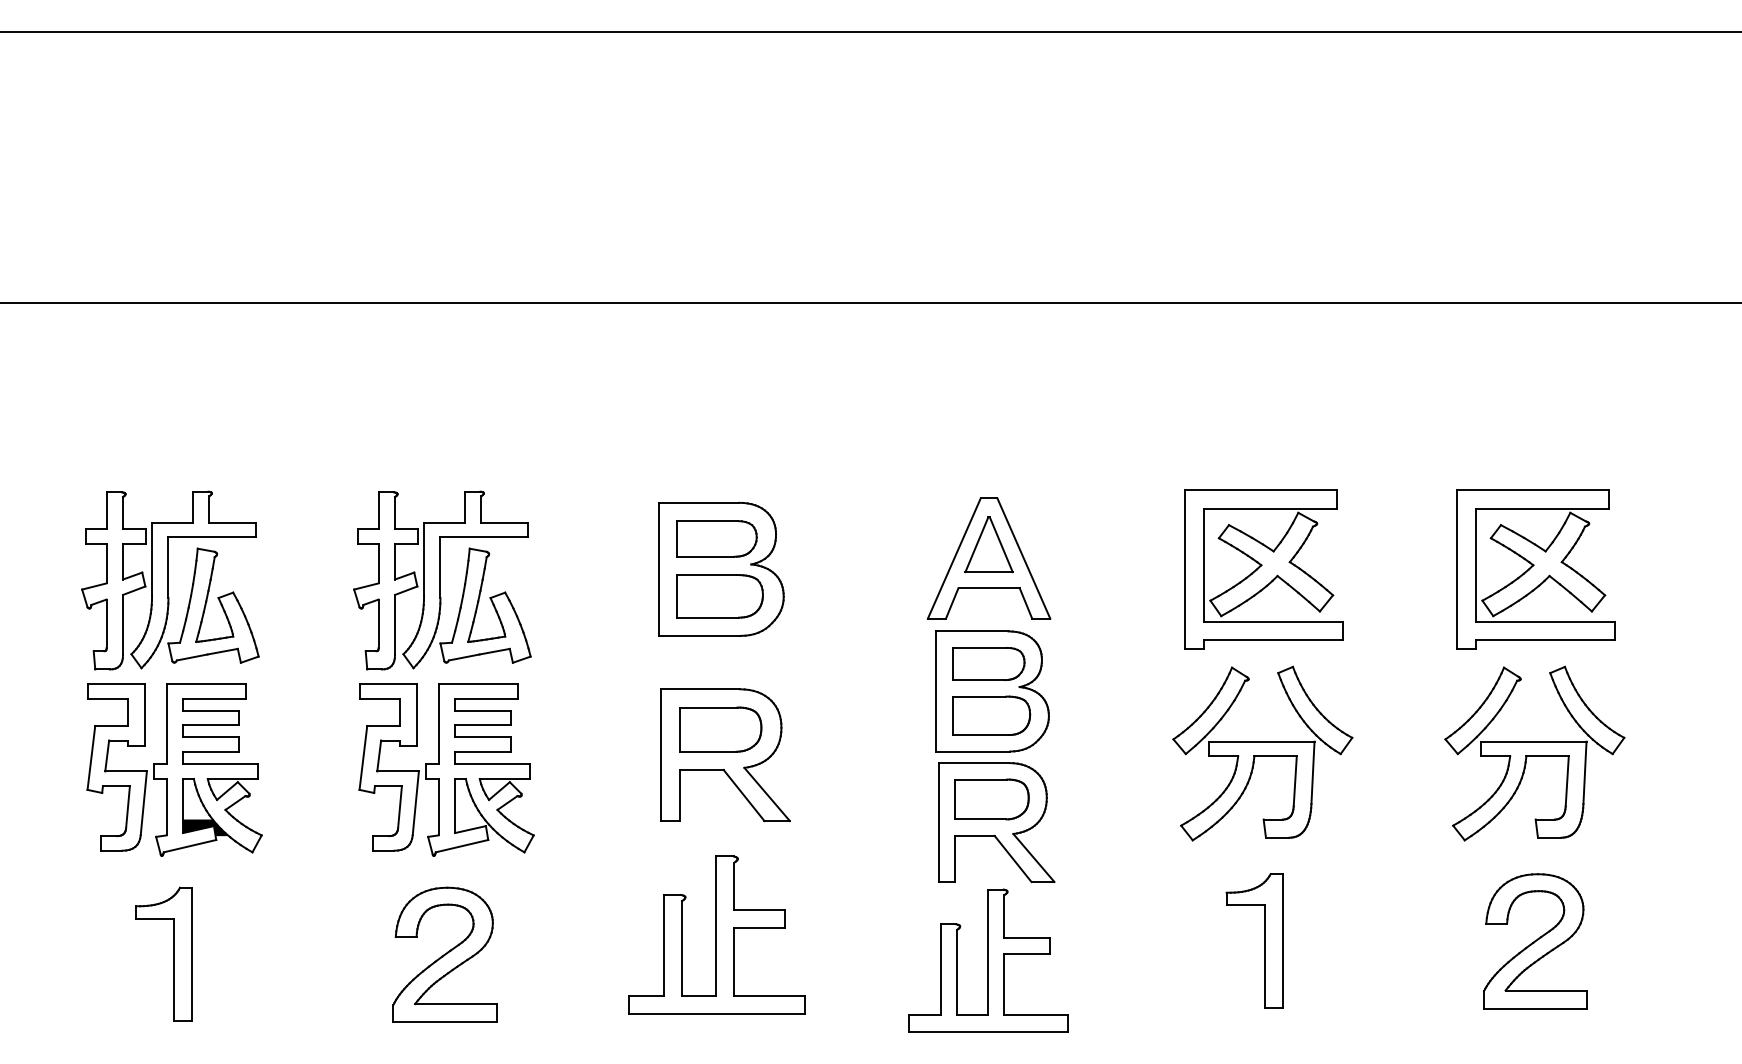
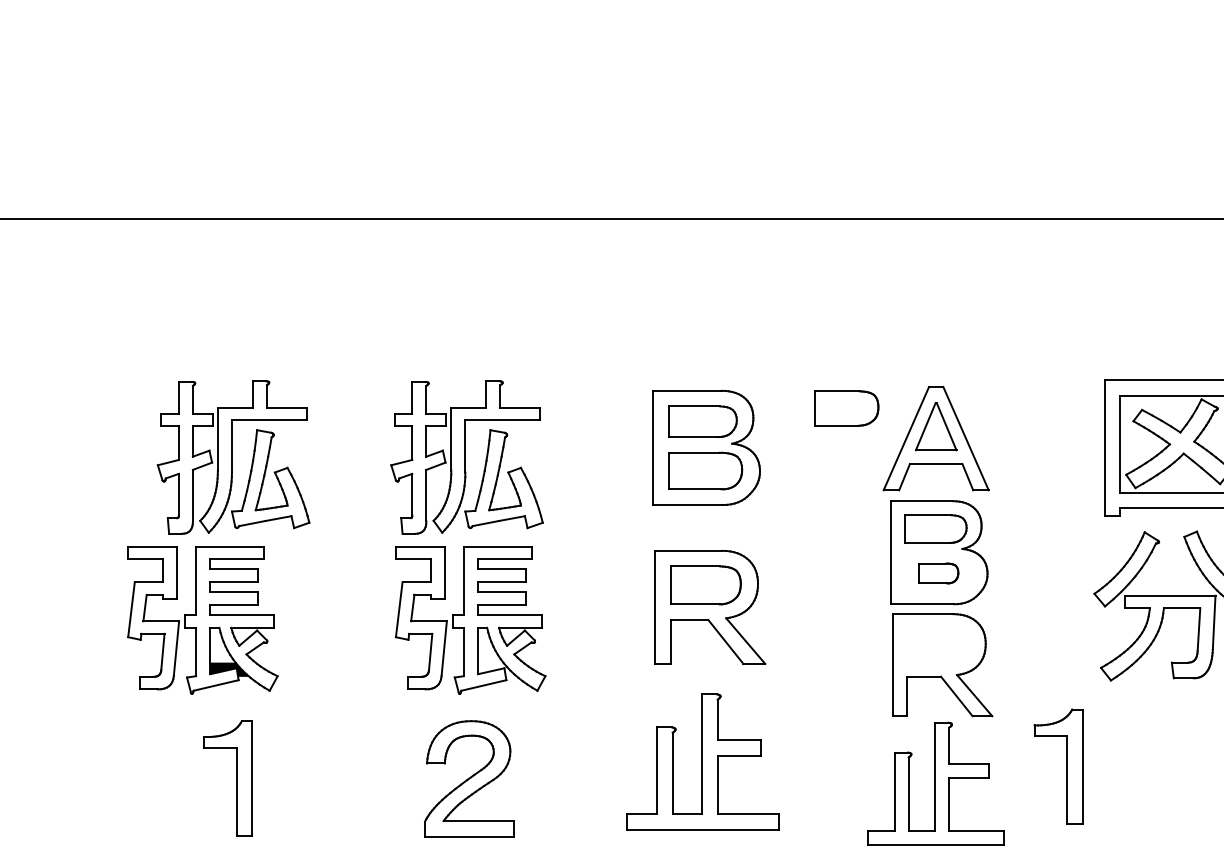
part: (991, 715) -> (938, 573), size x0.6
part: (174, 769) -> (202, 619), moved
part: (991, 799) -> (846, 408), moved
part: (1264, 940) -> (1067, 766), moved

